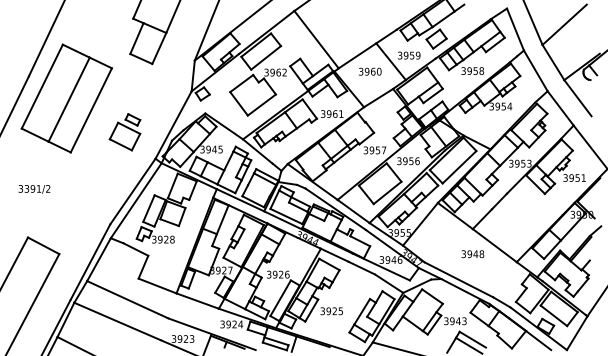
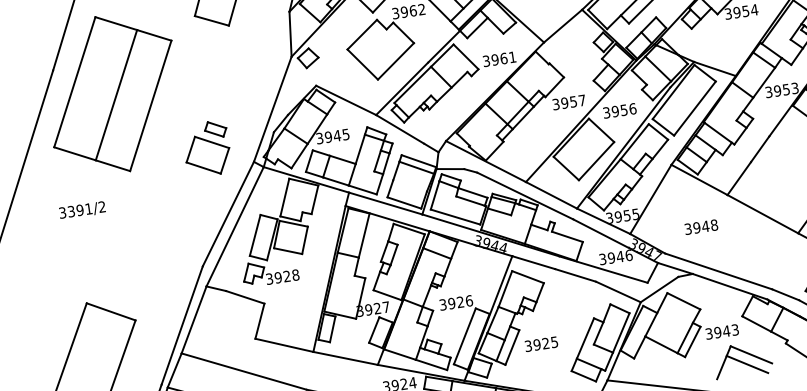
part: (124, 132) -> (206, 149), moved
text: (34, 189) -> (82, 210), moved
text: (472, 254) -> (700, 227), moved

